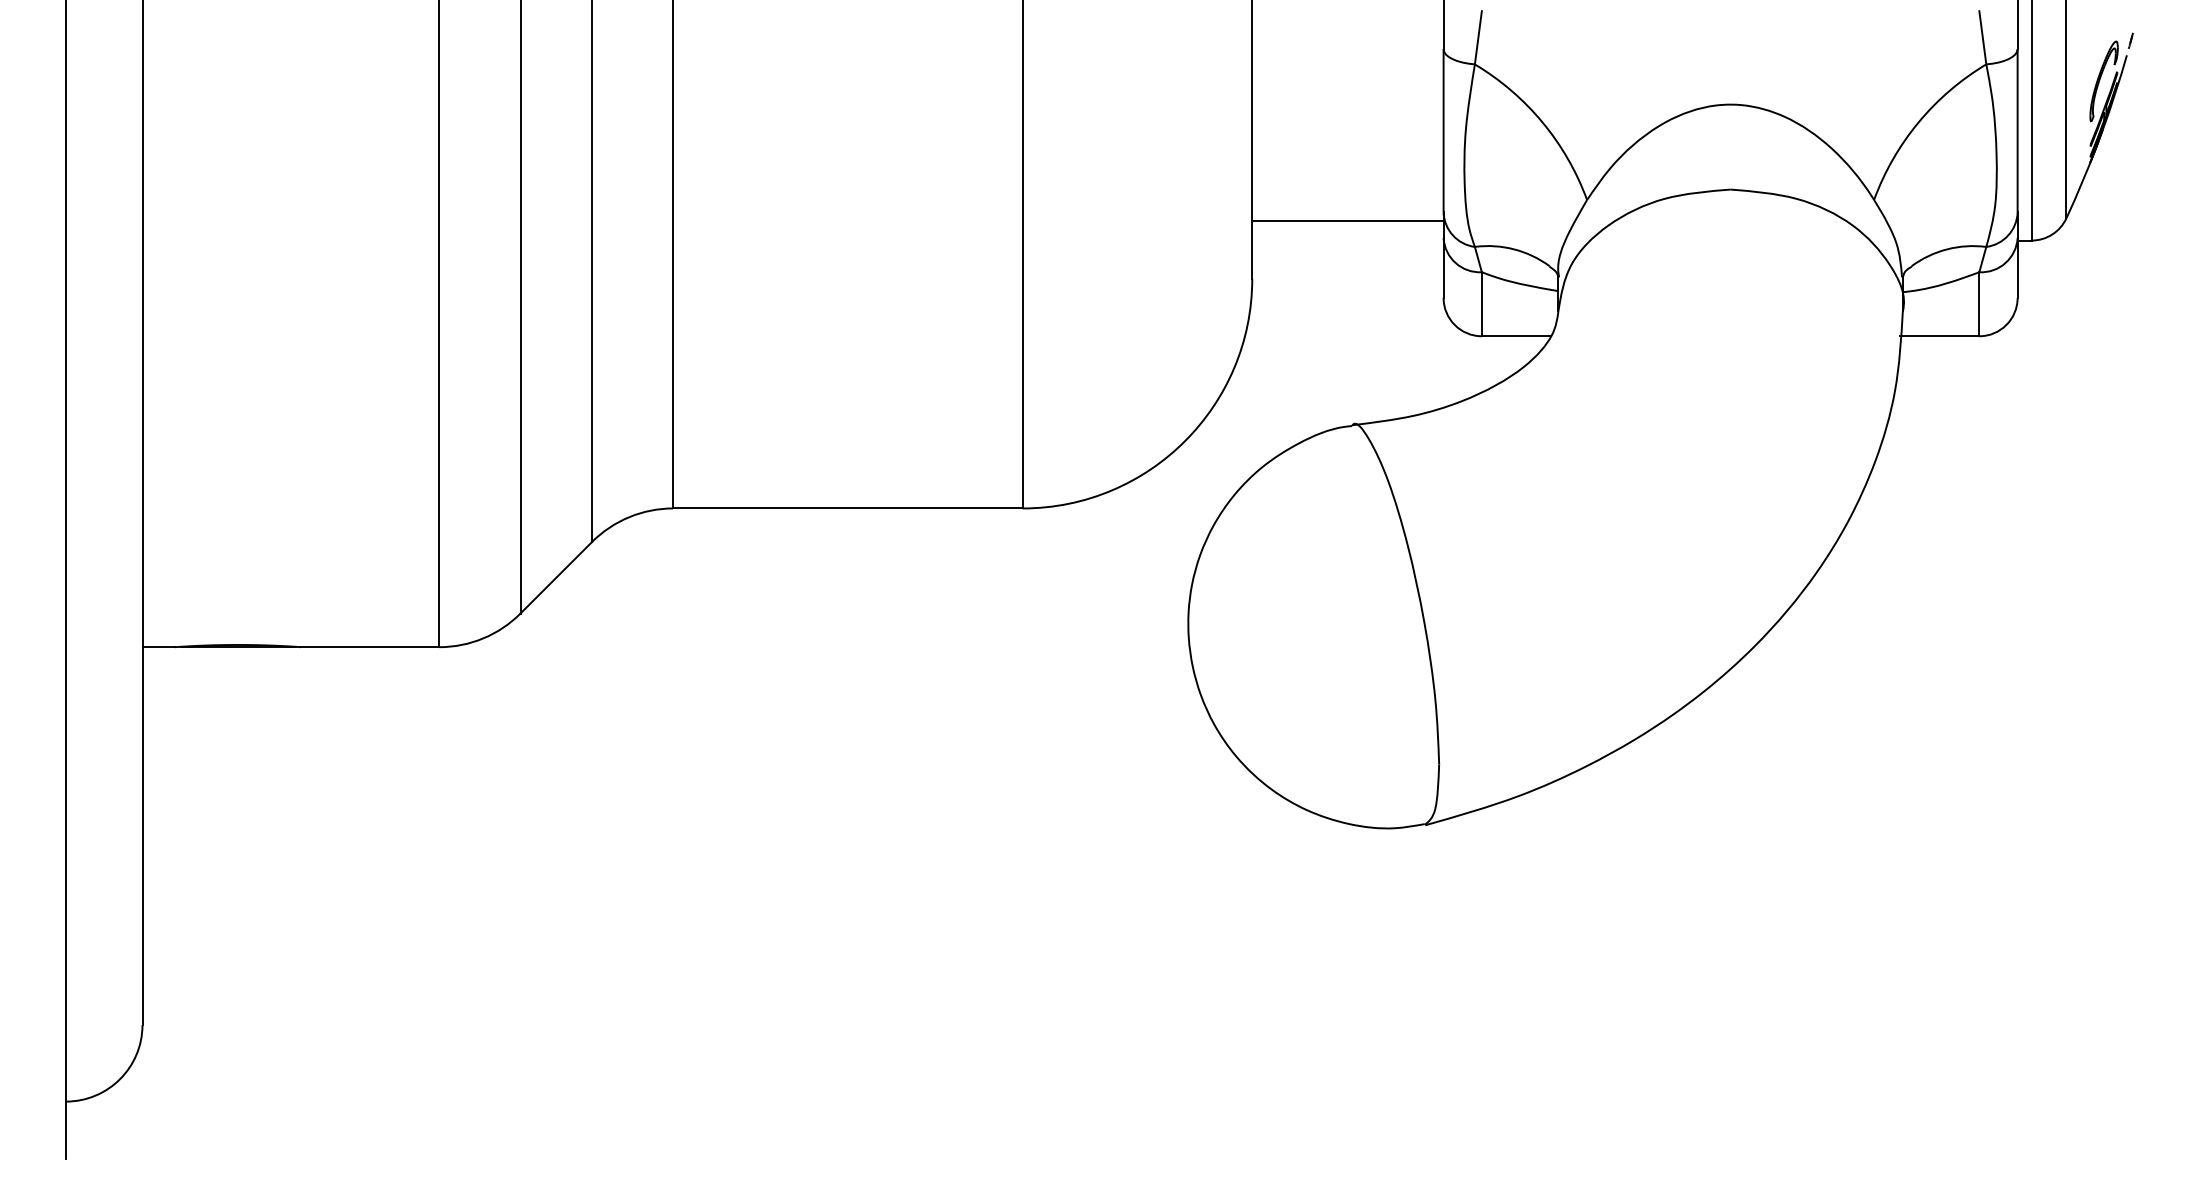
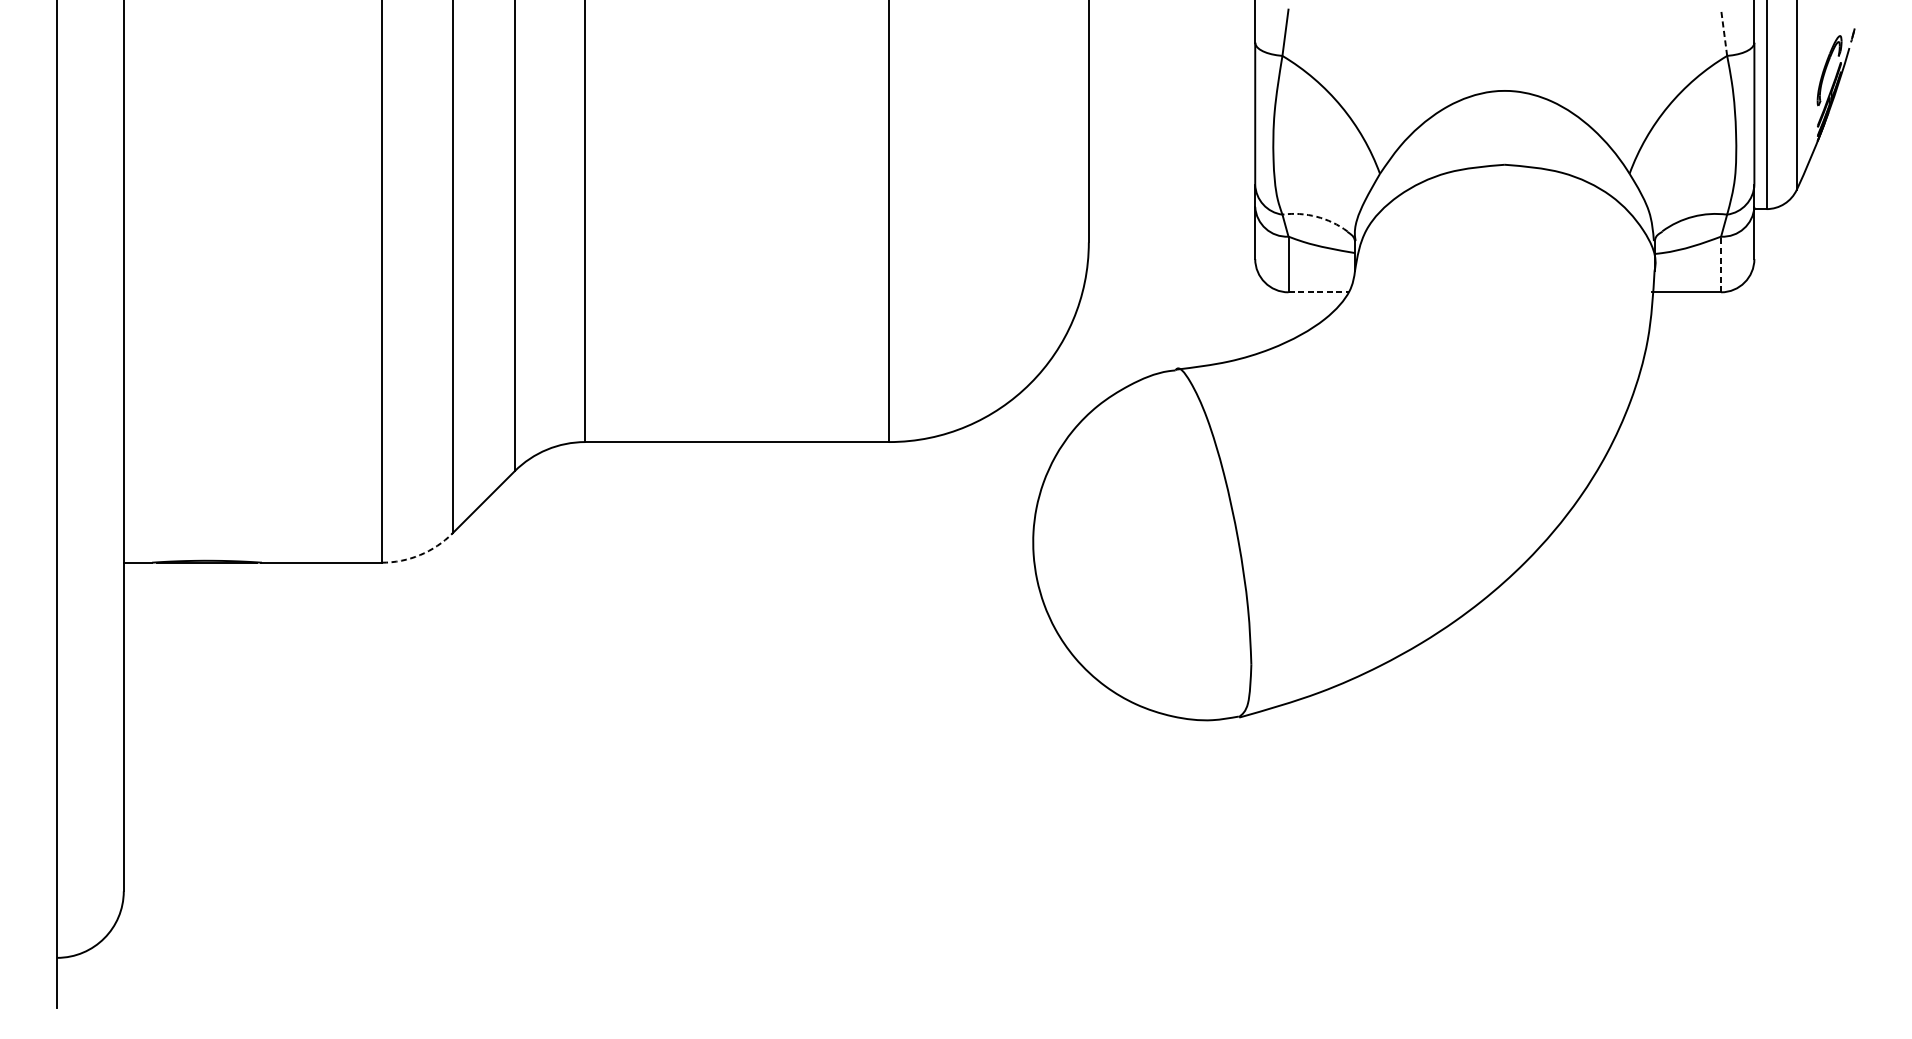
line: (1982, 37) -> (1723, 32), solid -> dashed
line: (1347, 221) -> (1171, 192), removed
arc: (1514, 249) -> (1316, 216), solid -> dashed
line: (1979, 303) -> (1721, 263), solid -> dashed
line: (1516, 336) -> (1318, 292), solid -> dashed
arc: (483, 638) -> (420, 555), solid -> dashed

